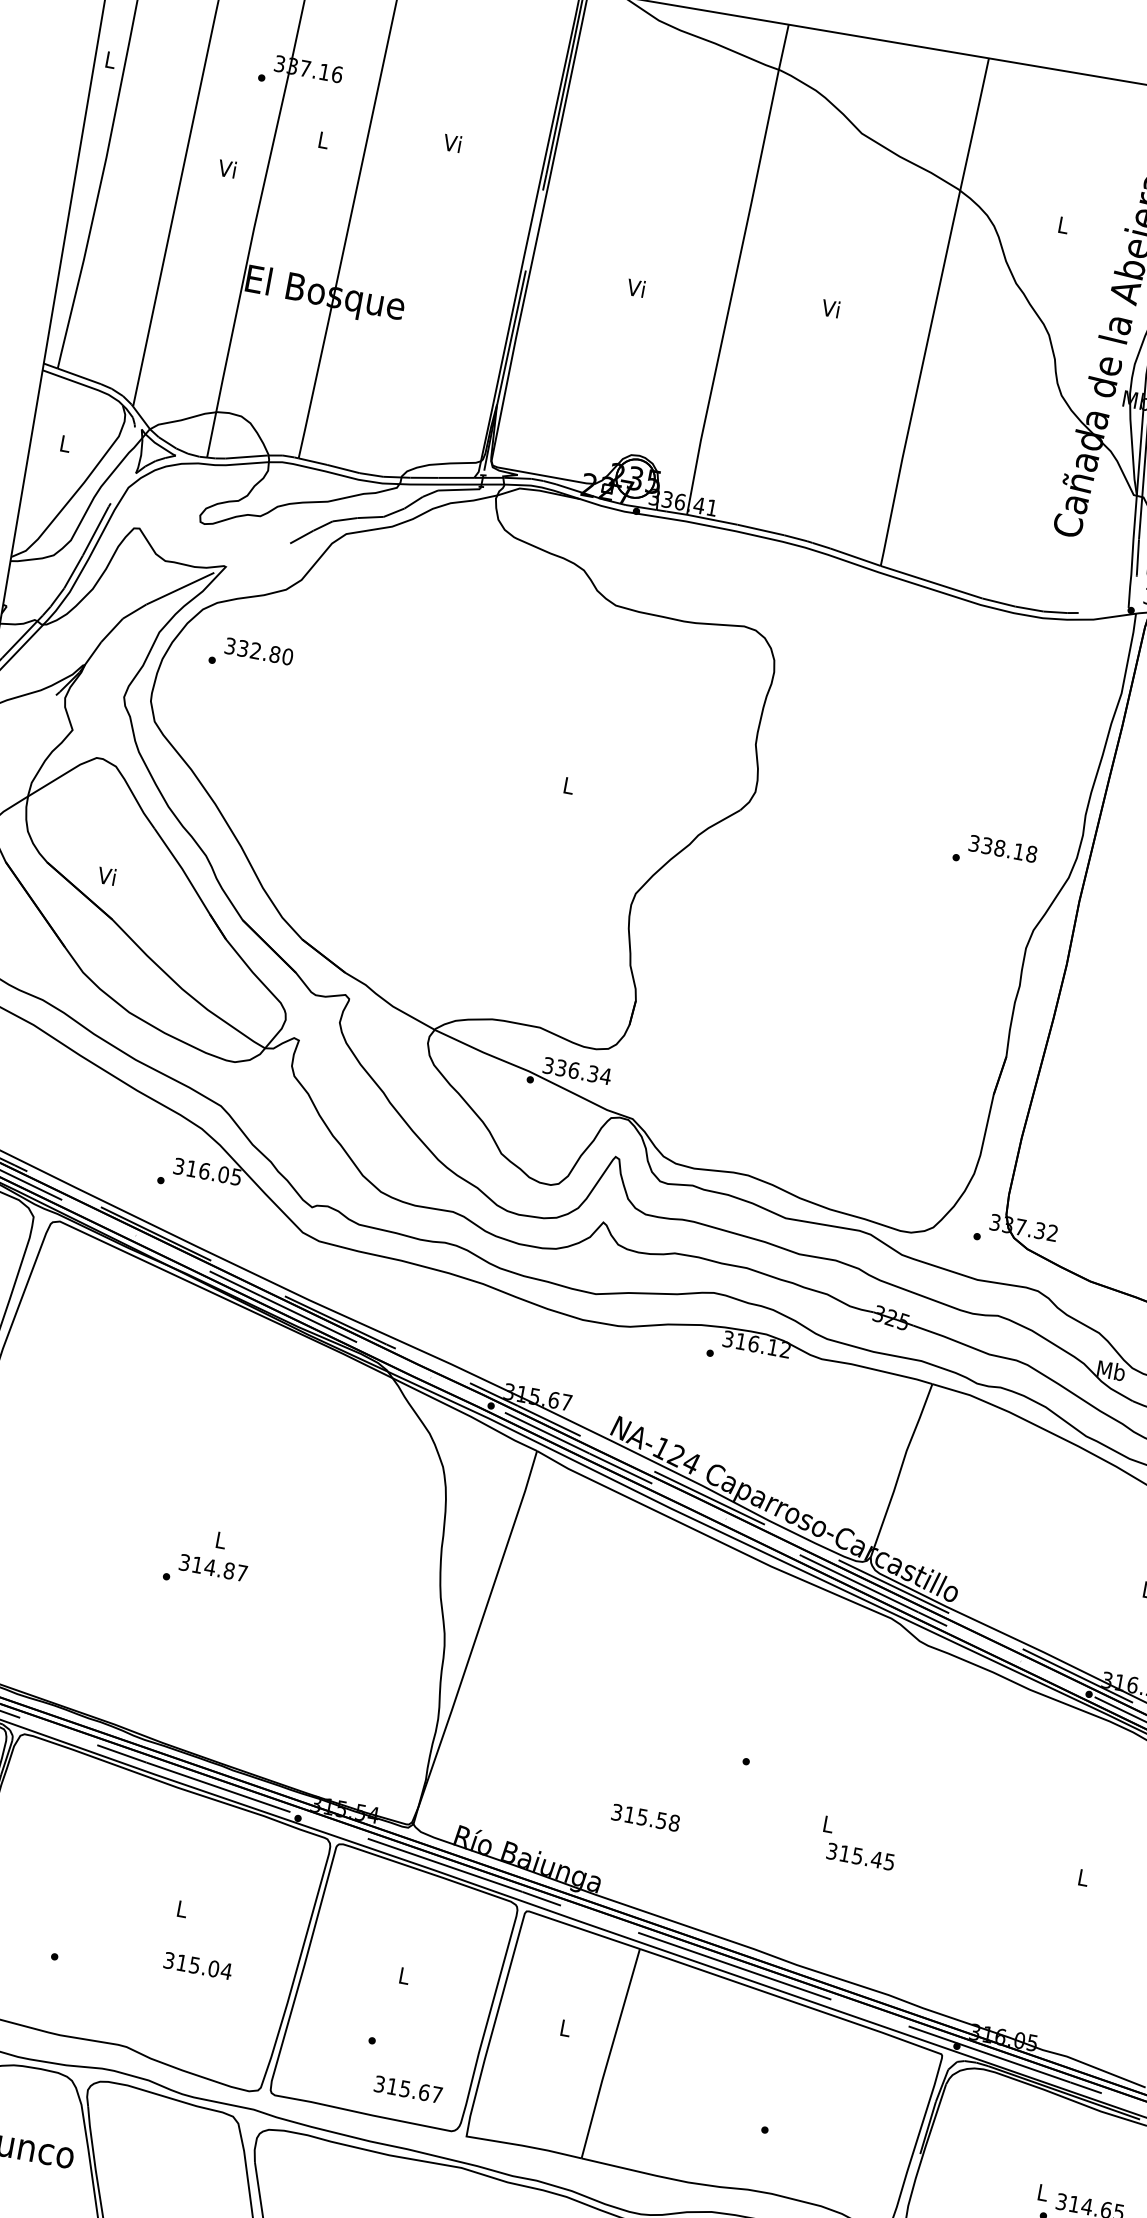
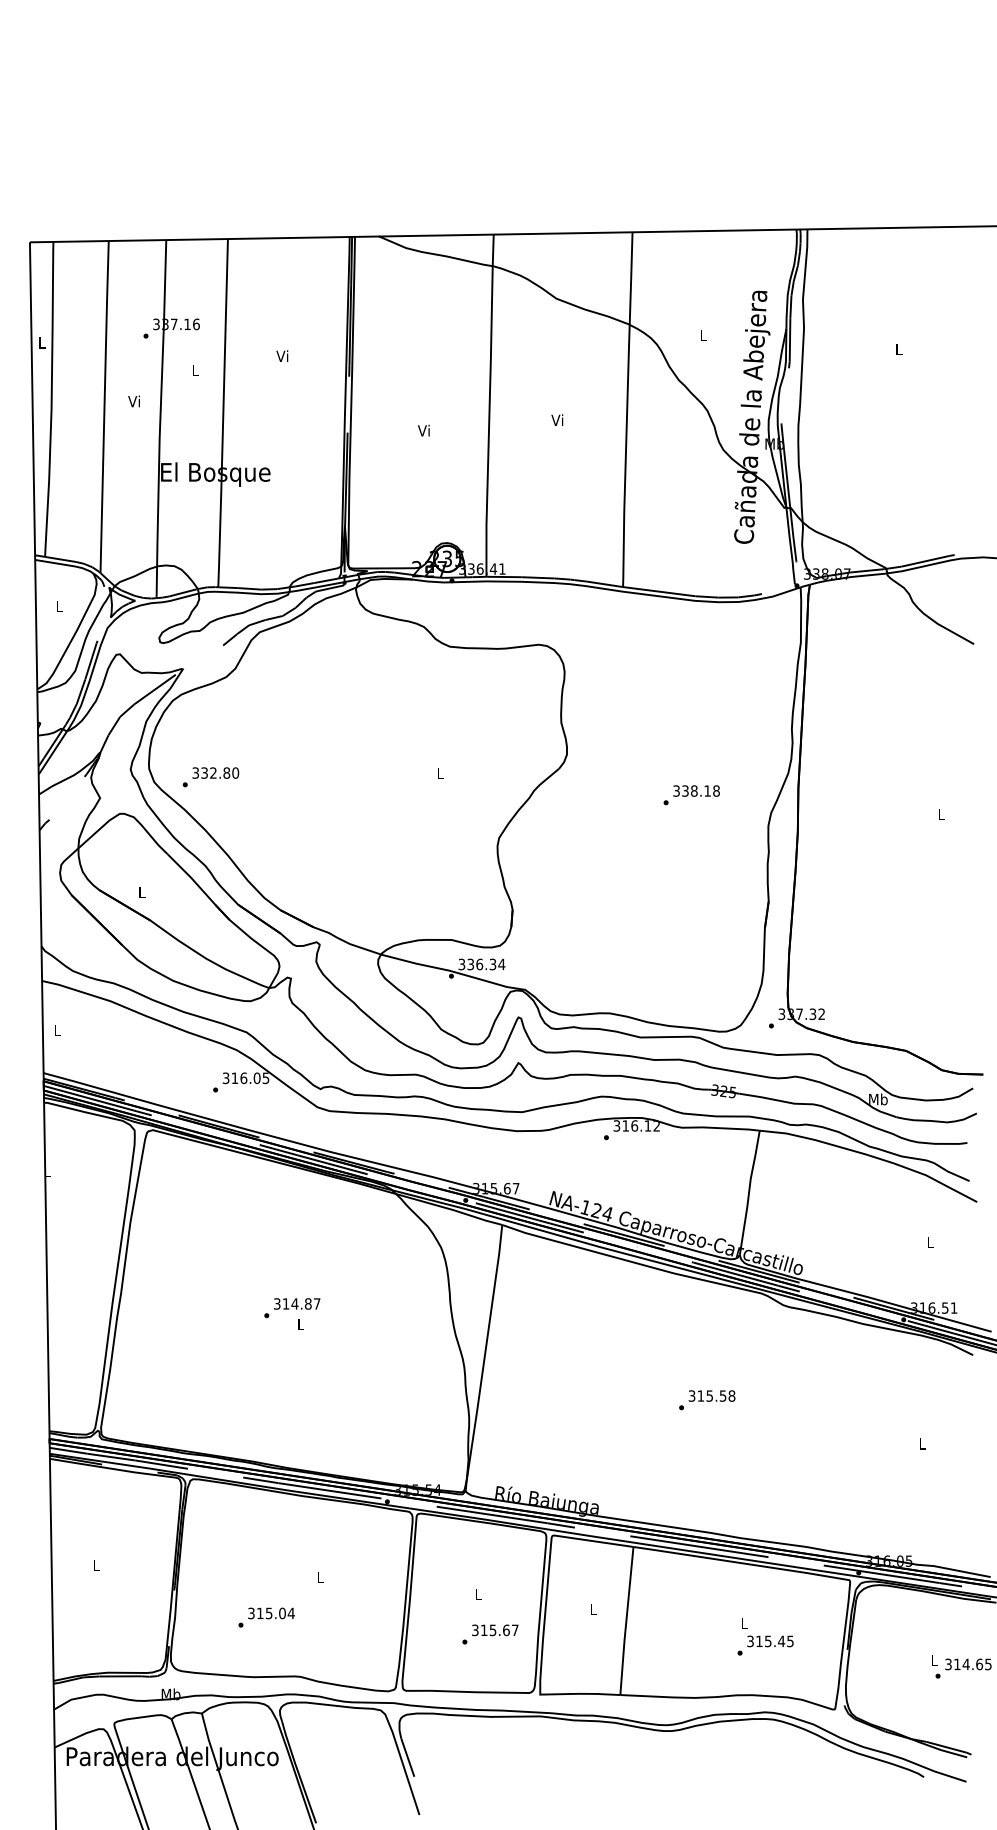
text: (250, 656) -> (210, 777), moved
text: (994, 853) -> (691, 795), moved
text: (107, 875) -> (141, 891), Vi -> L
text: (205, 1573) -> (292, 1308), moved
text: (645, 1816) -> (711, 1395), moved
text: (858, 1843) -> (767, 1632), moved
text: (198, 1966) -> (271, 1613), moved
text: (408, 2089) -> (495, 1630), moved

